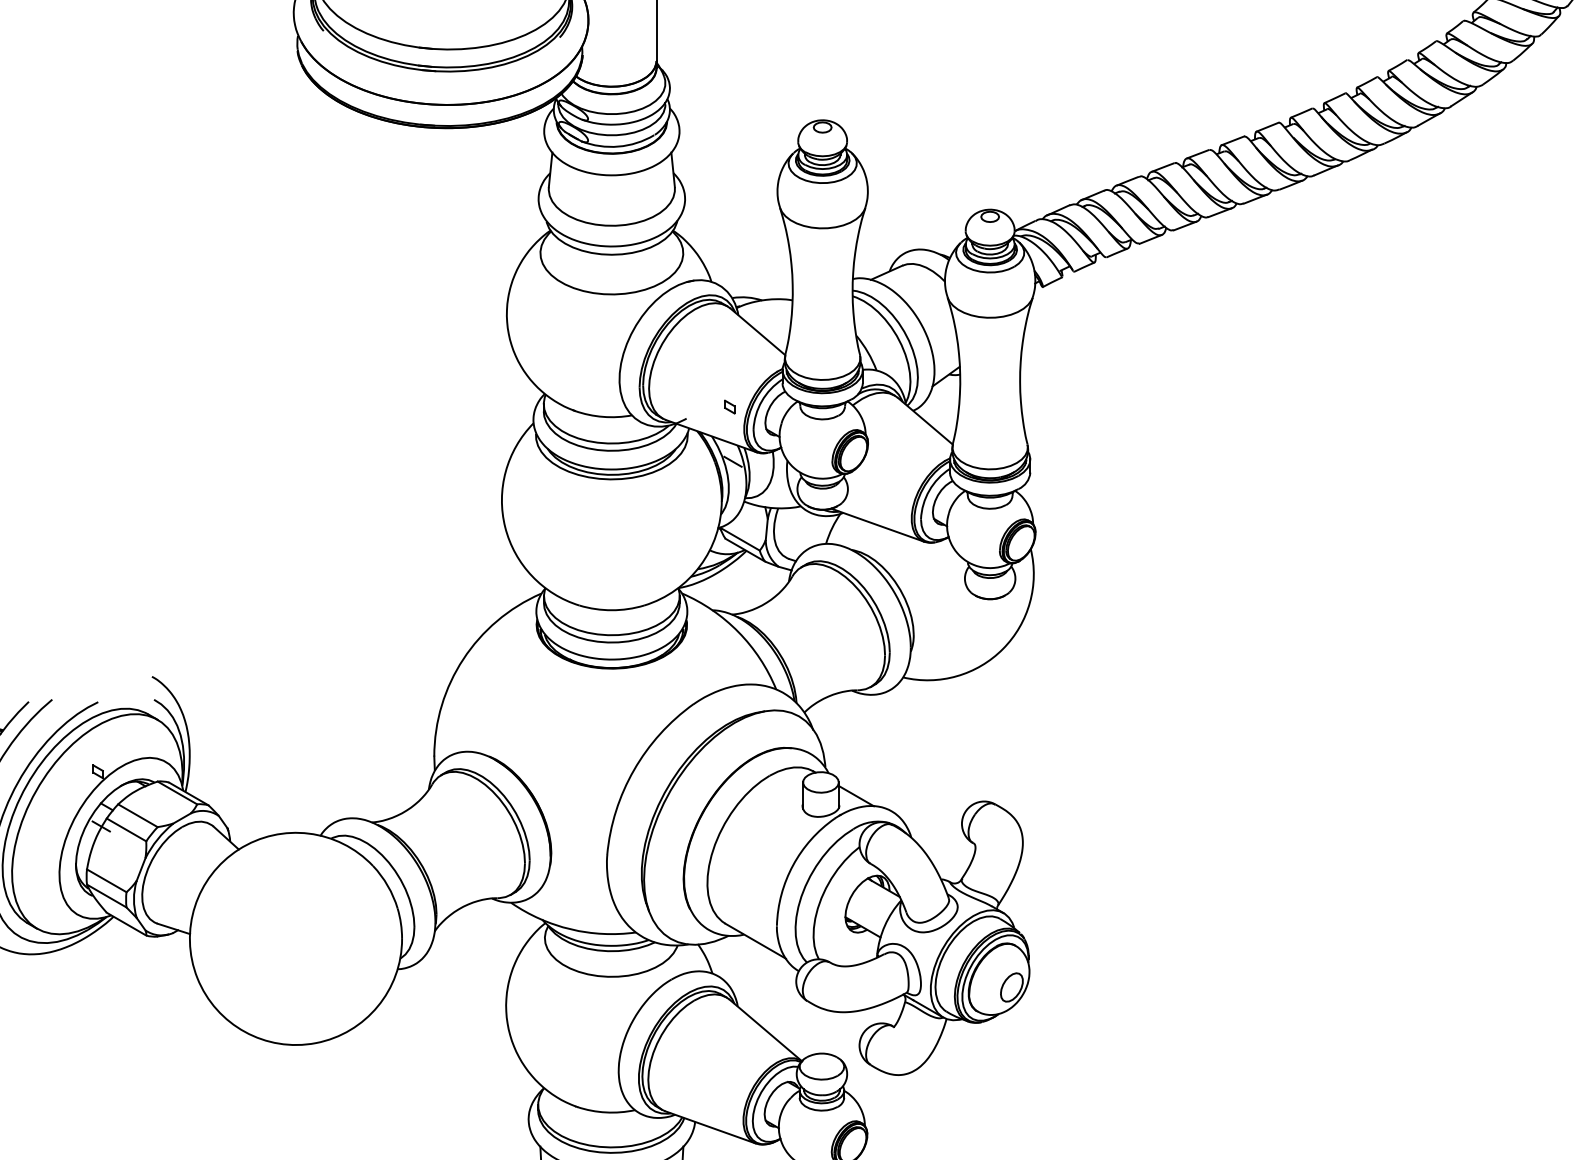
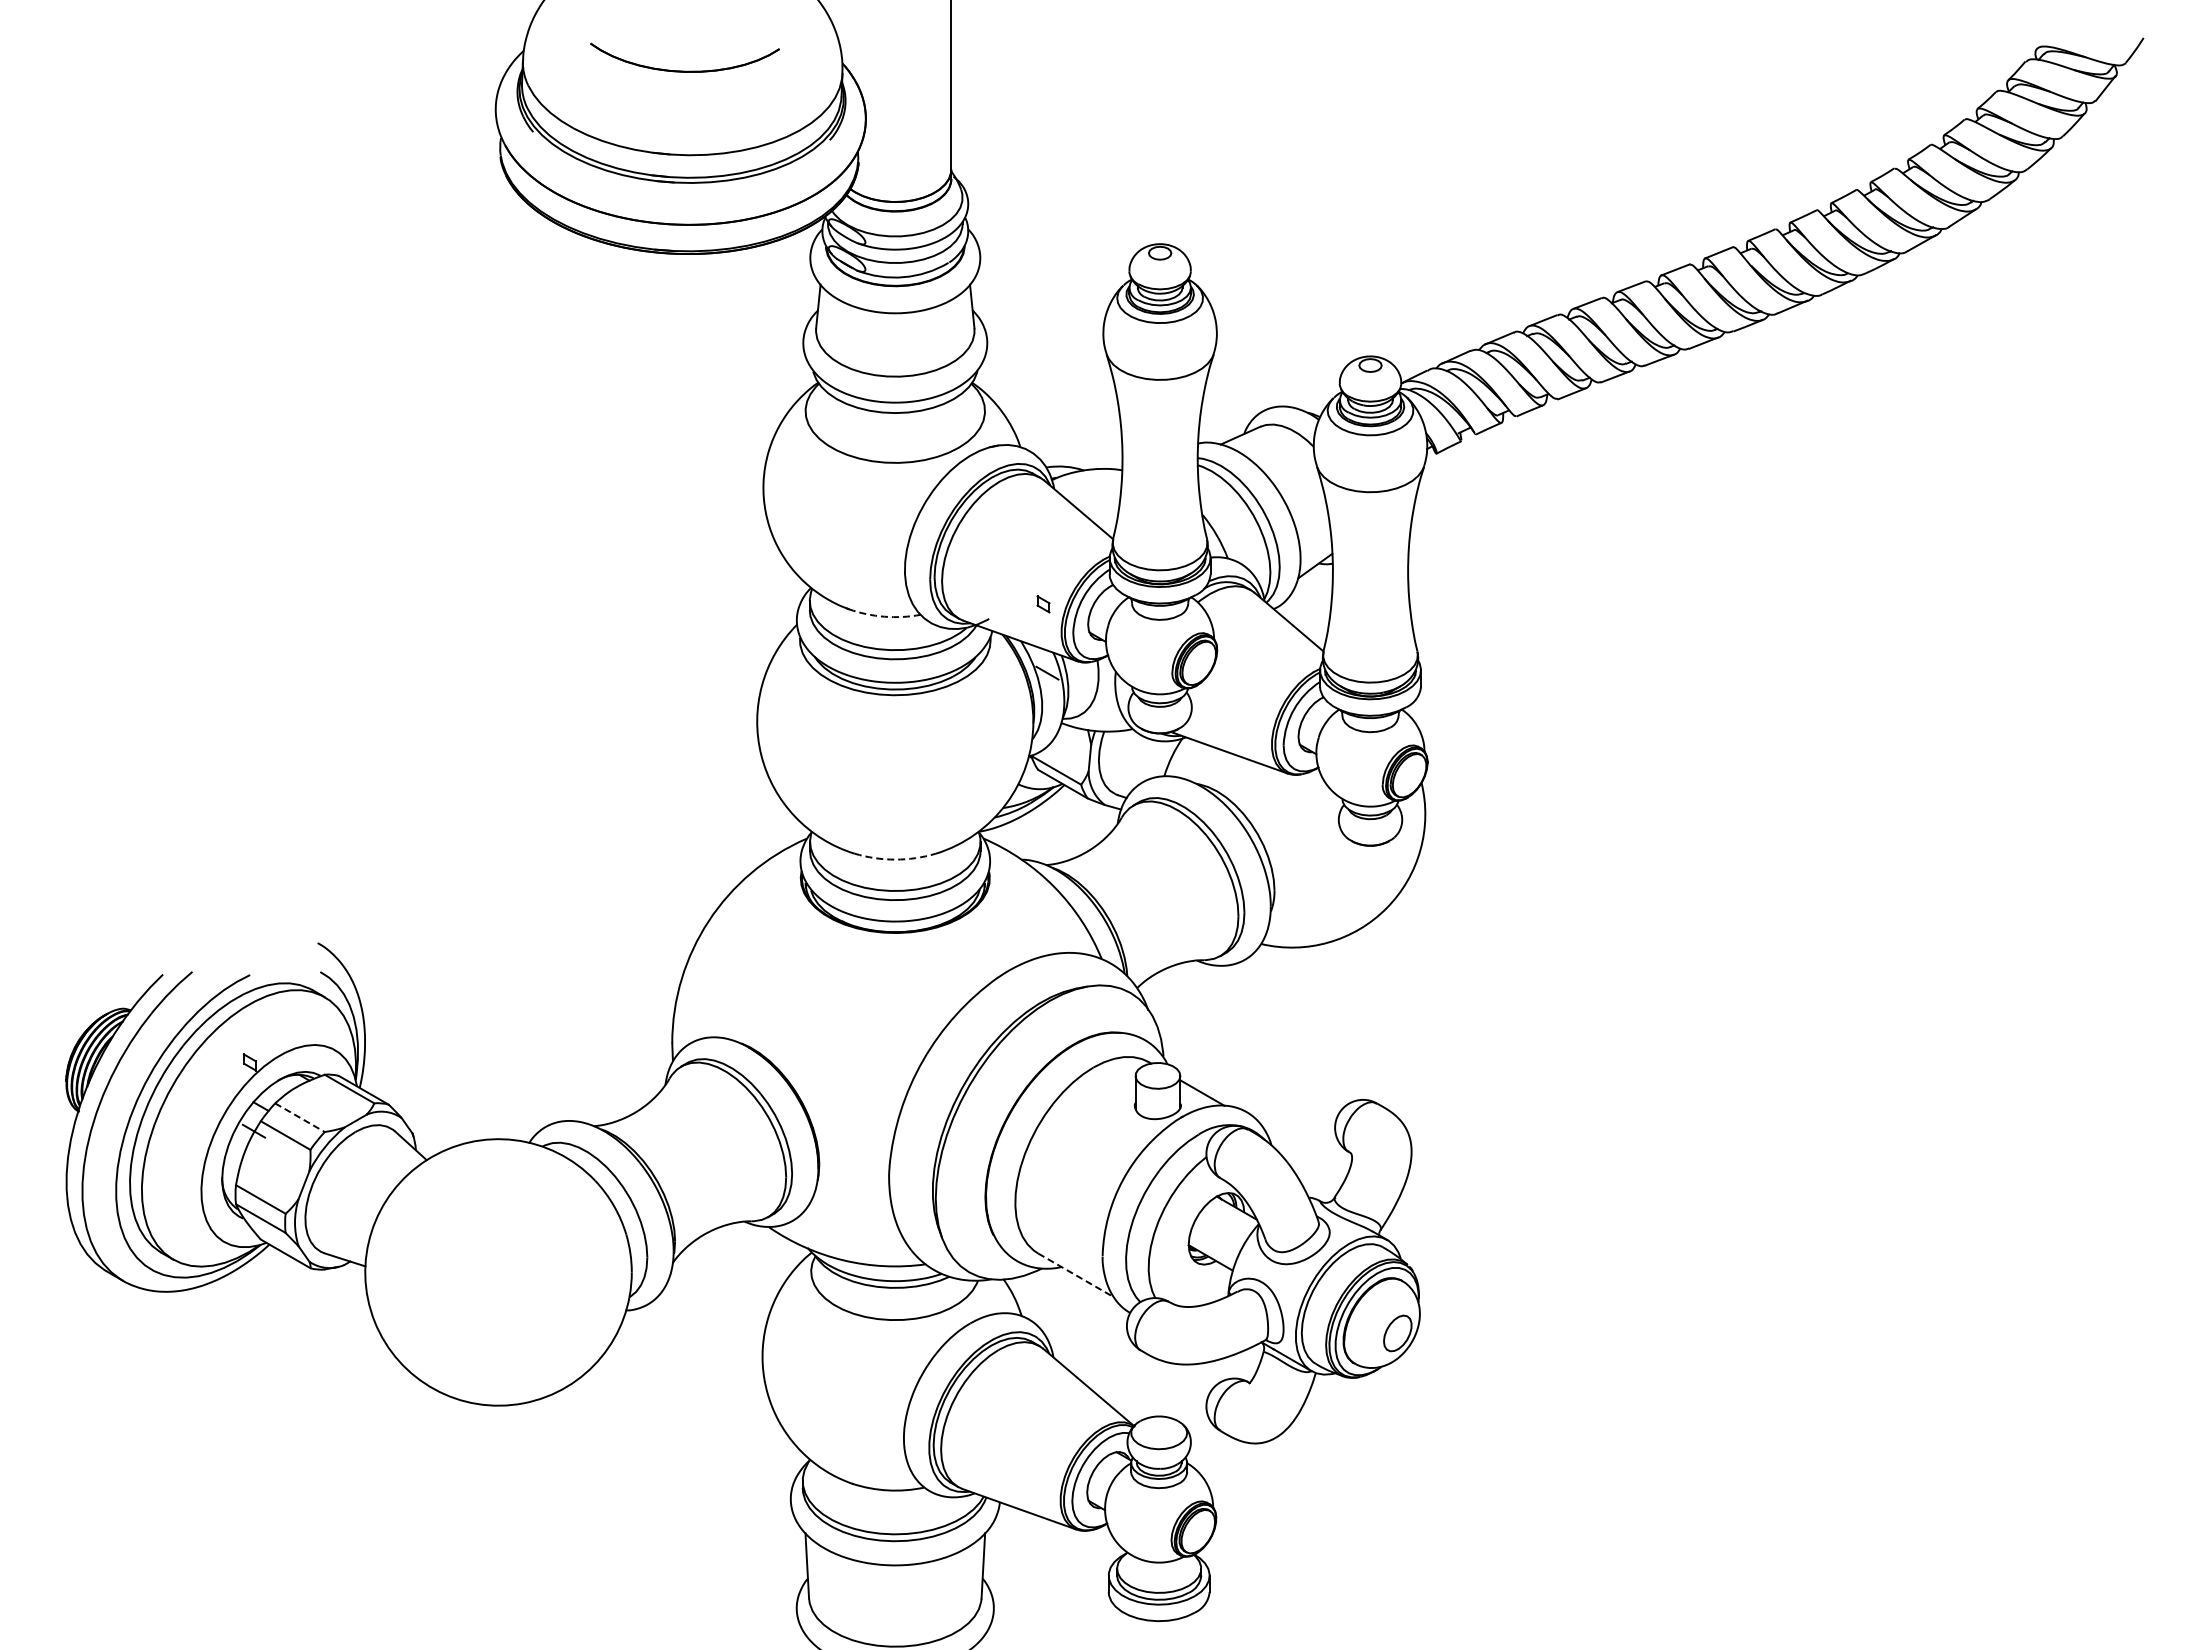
arc: (603, 416) -> (884, 616), solid -> dashed
arc: (612, 610) -> (895, 859), solid -> dashed
line: (137, 815) -> (299, 1117), solid -> dashed
line: (756, 941) -> (1076, 1275), solid -> dashed

